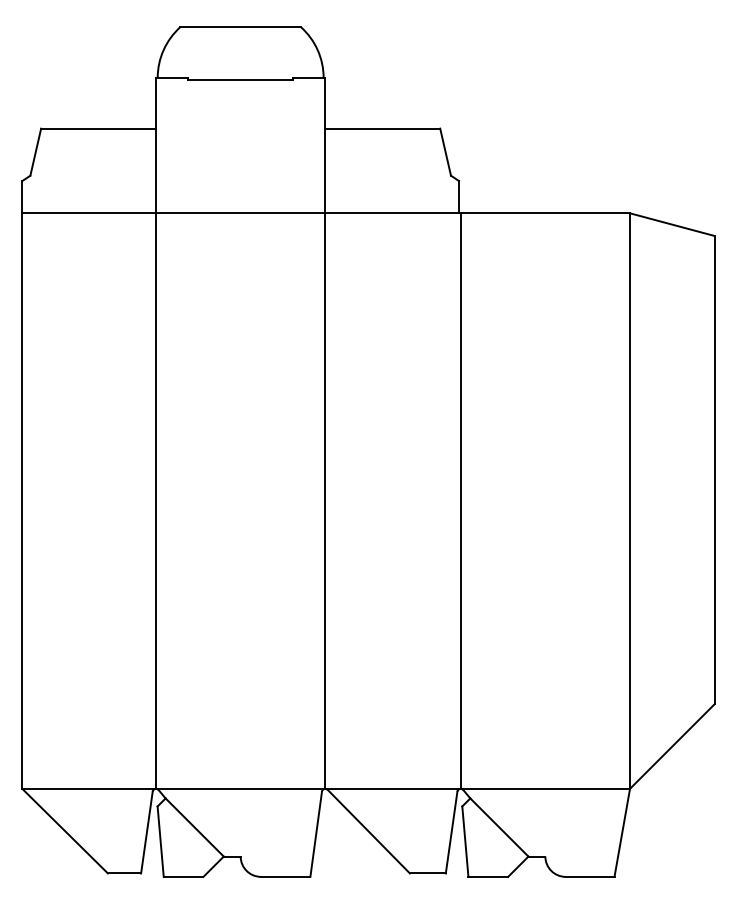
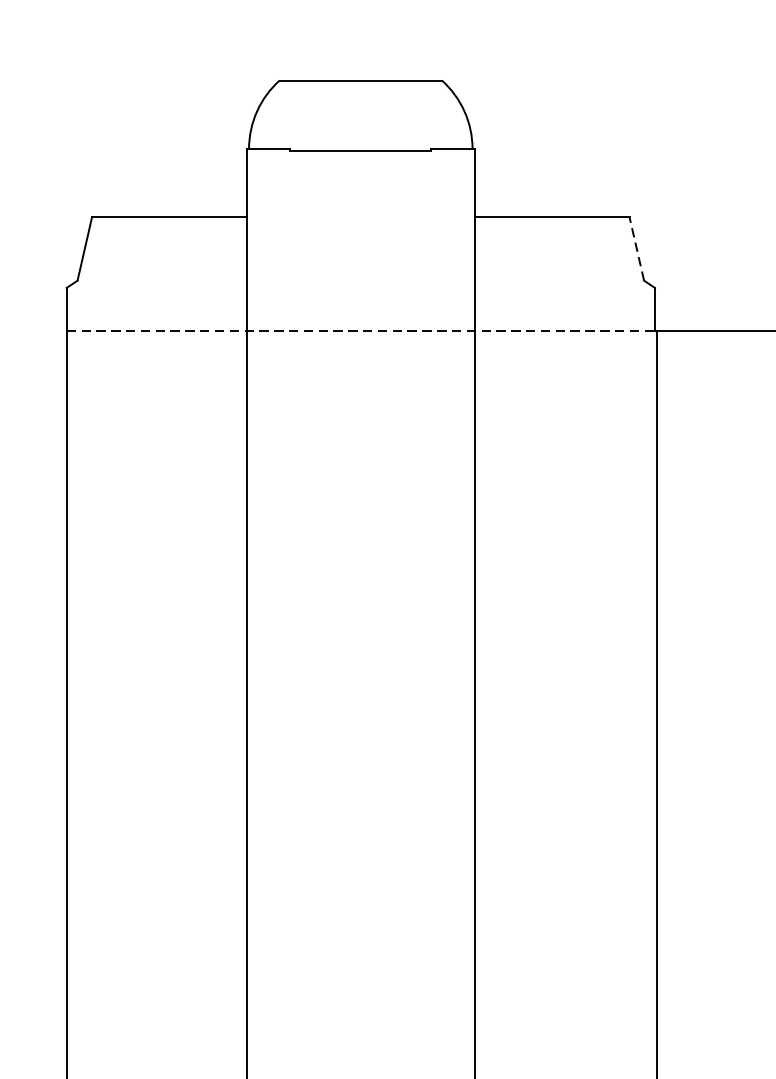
line: (445, 151) -> (636, 248), solid -> dashed
line: (241, 213) -> (361, 331), solid -> dashed

